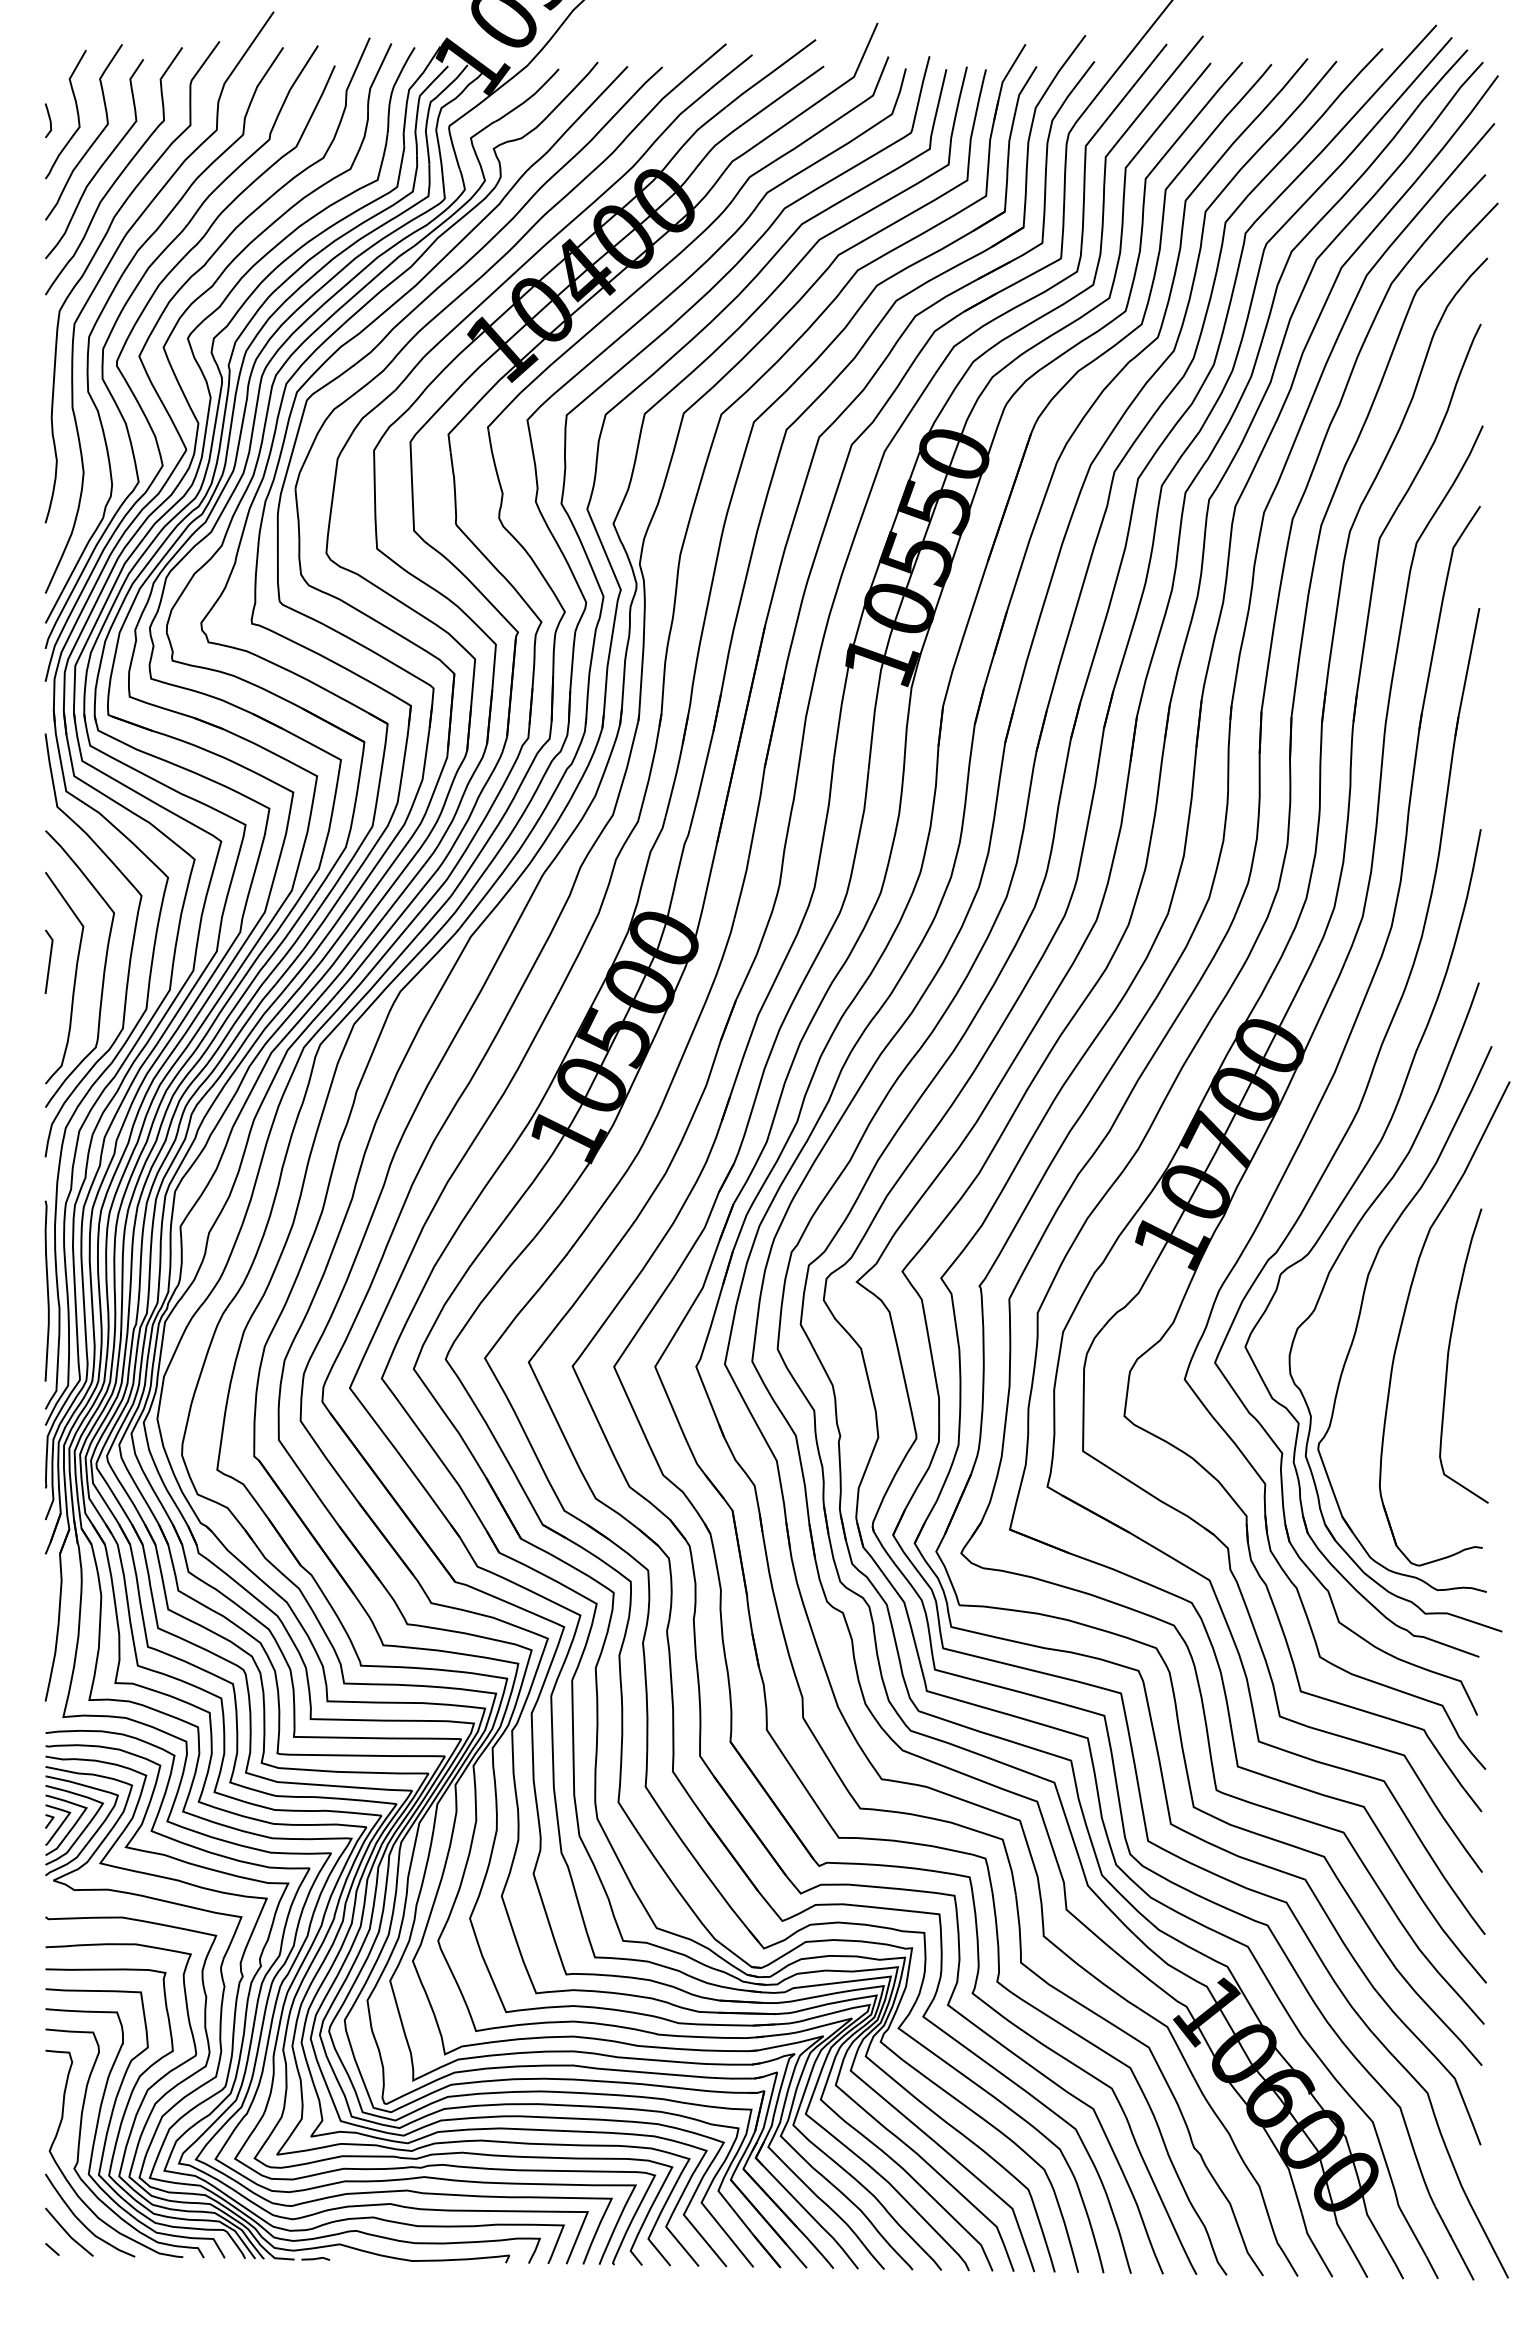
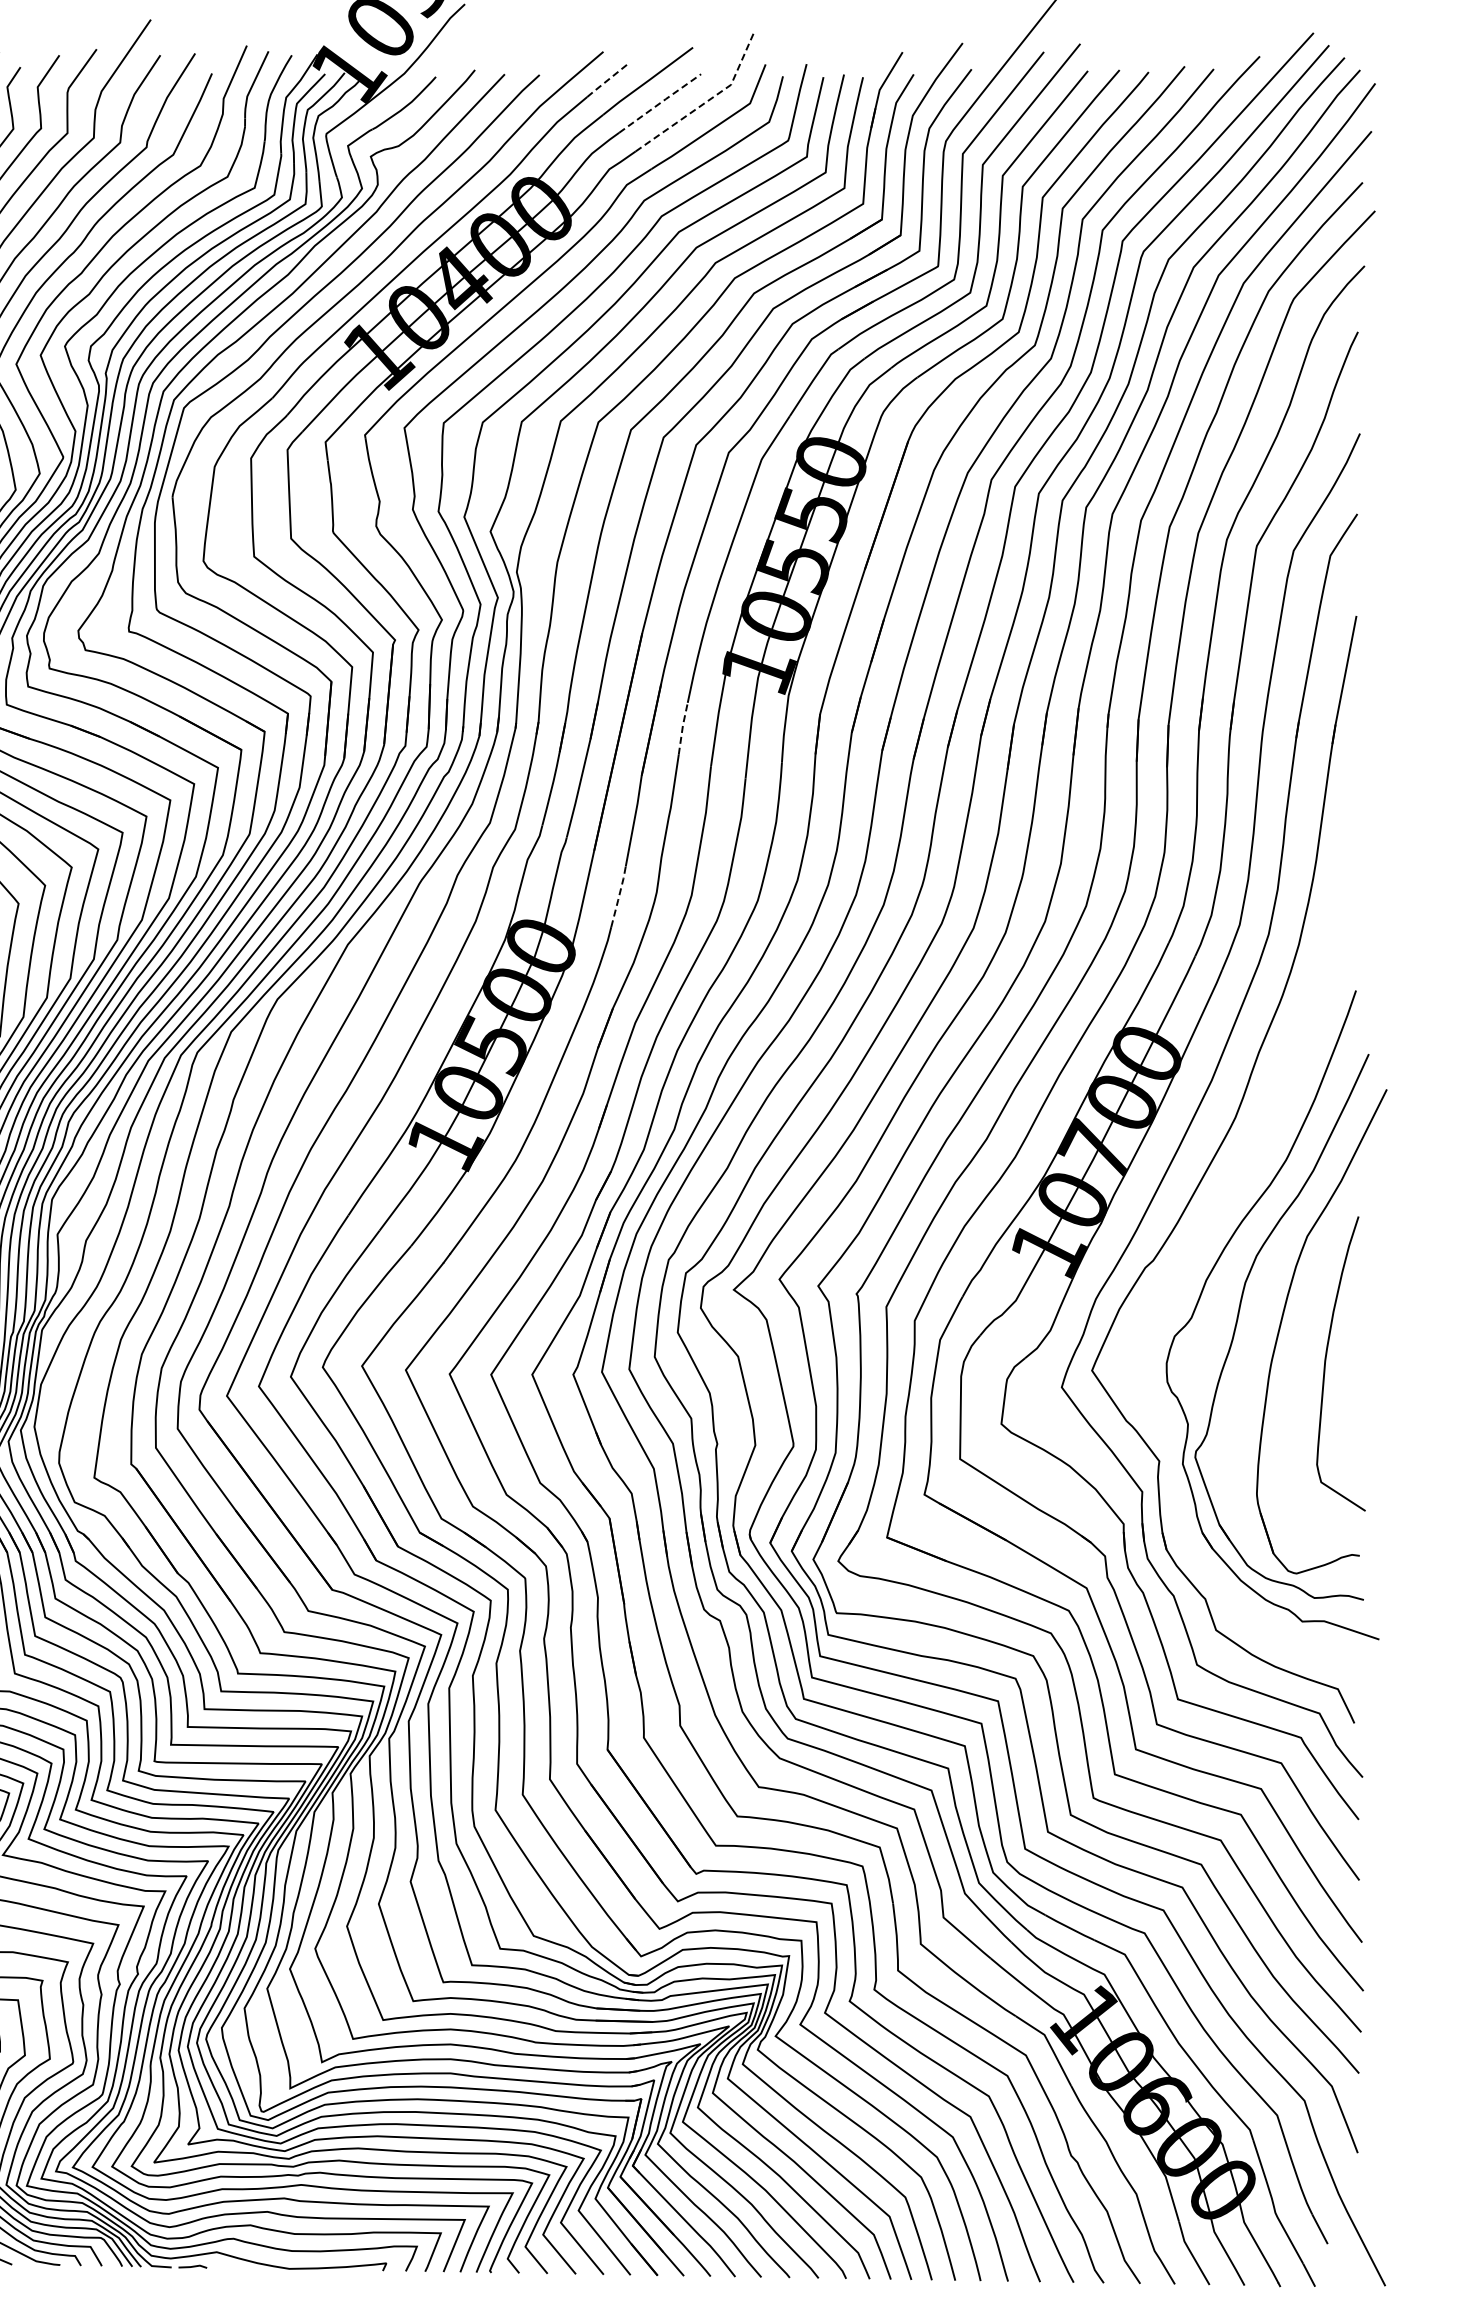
line: (730, 72) -> (607, 80), solid -> dashed
line: (830, 93) -> (707, 101), solid -> dashed
line: (783, 94) -> (660, 102), solid -> dashed
line: (805, 719) -> (682, 727), solid -> dashed
line: (742, 888) -> (619, 896), solid -> dashed
part: (1331, 1221) -> (1208, 1229), removed
line: (1461, 2257) -> (1338, 2265), removed

